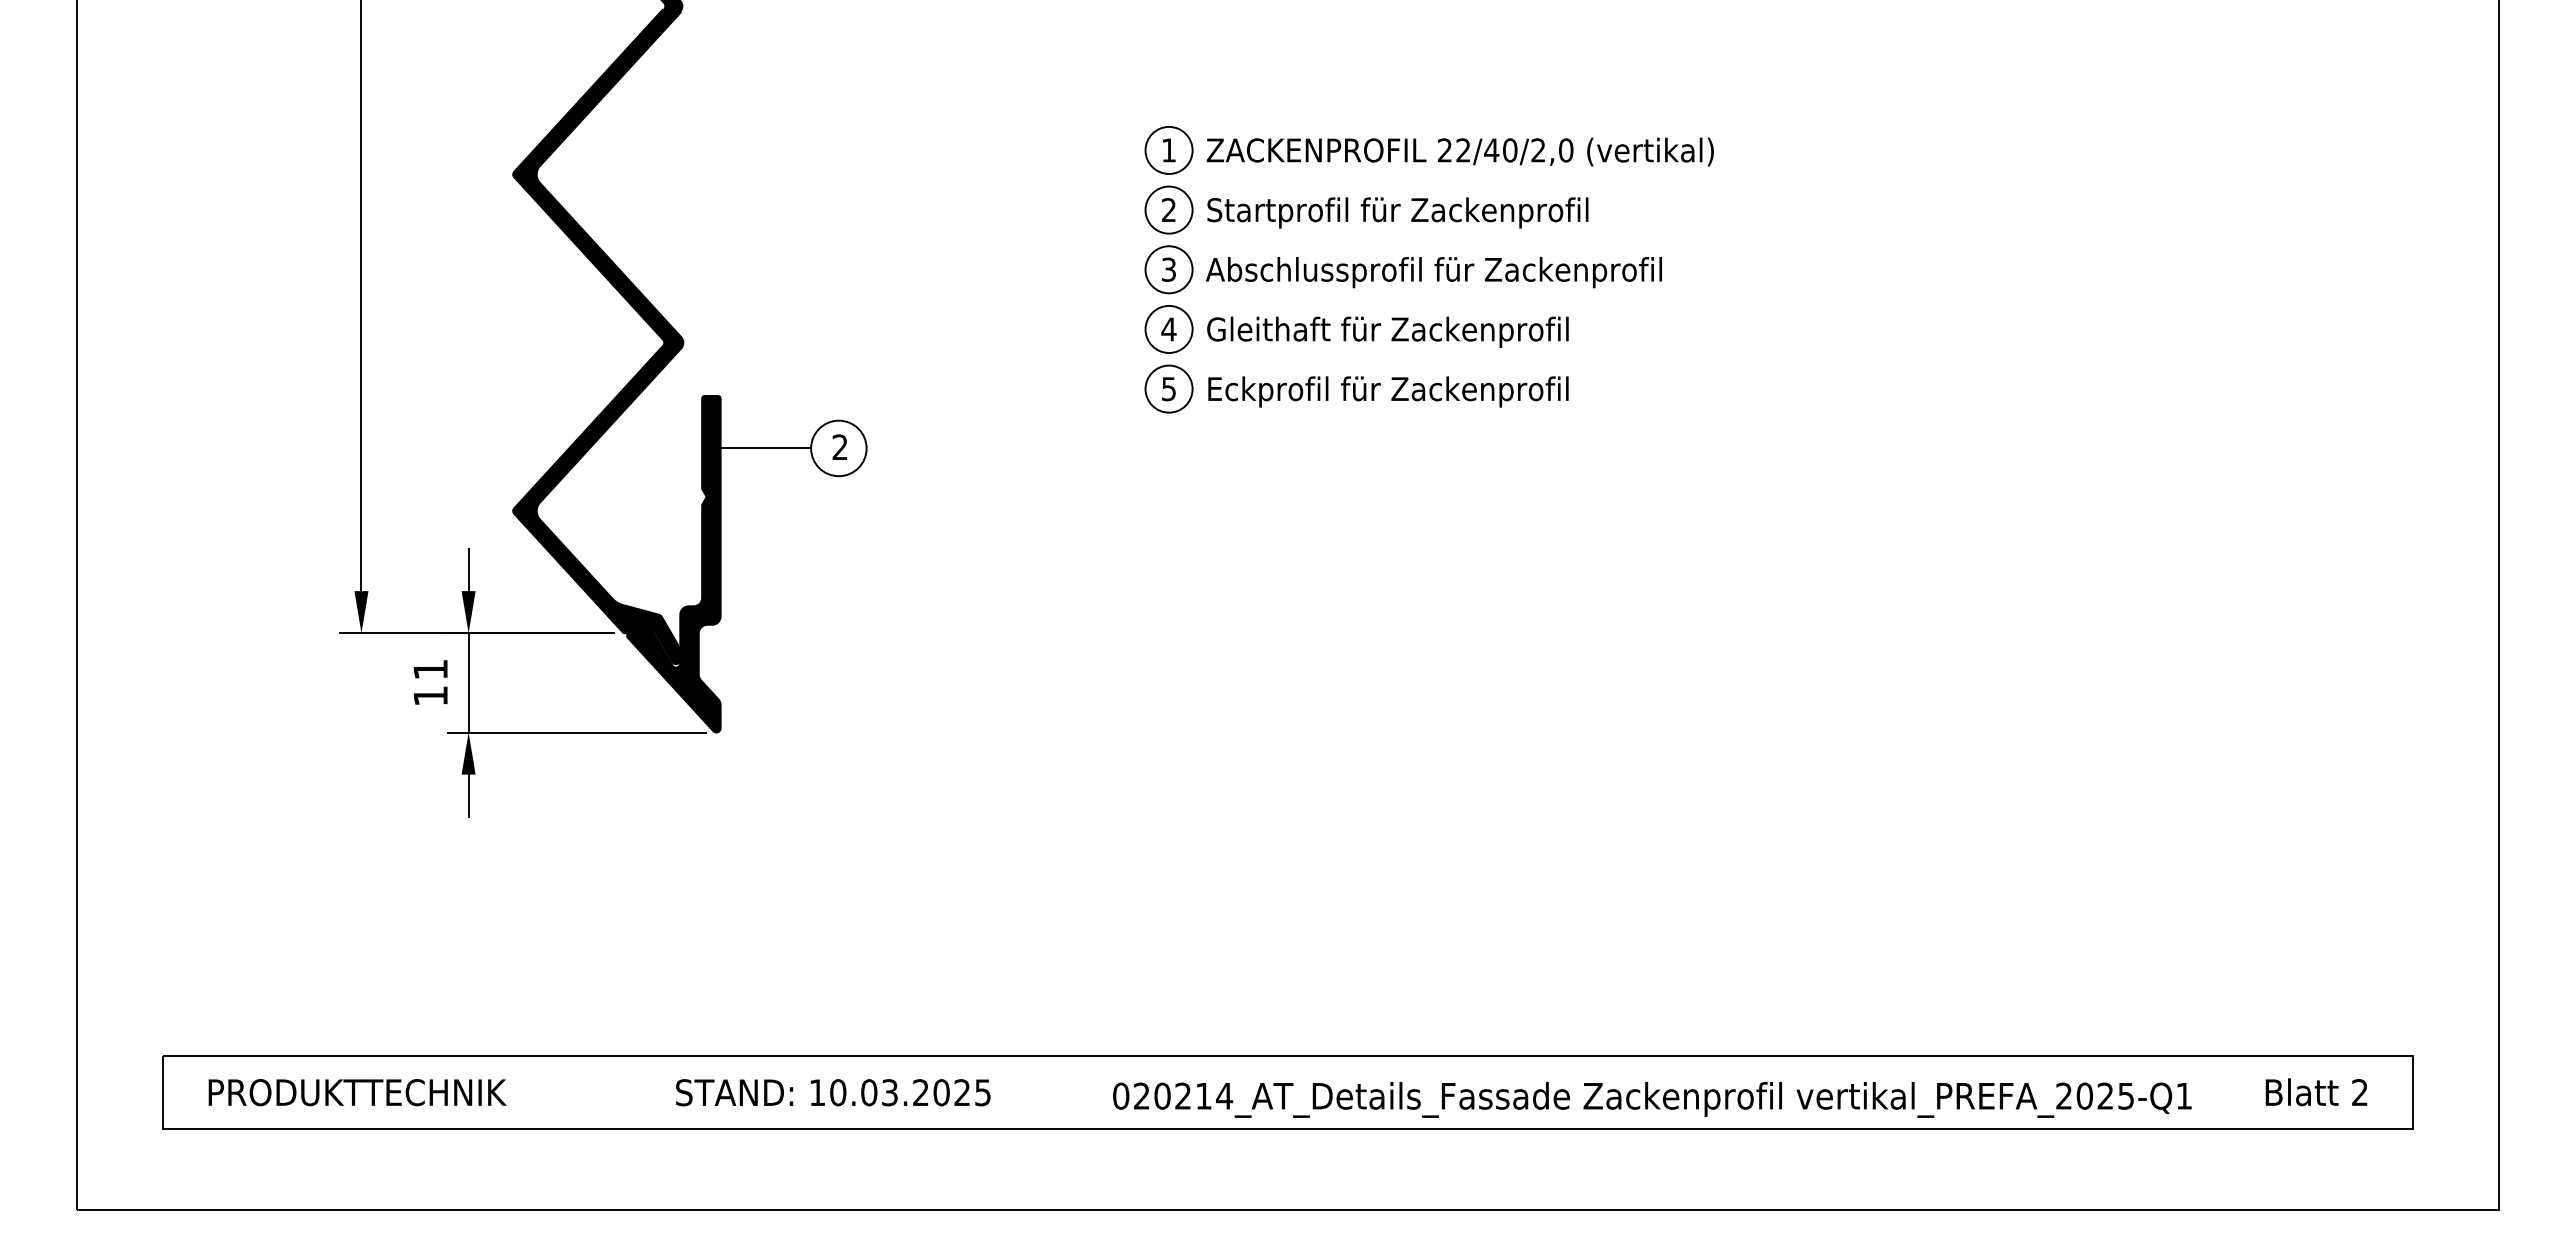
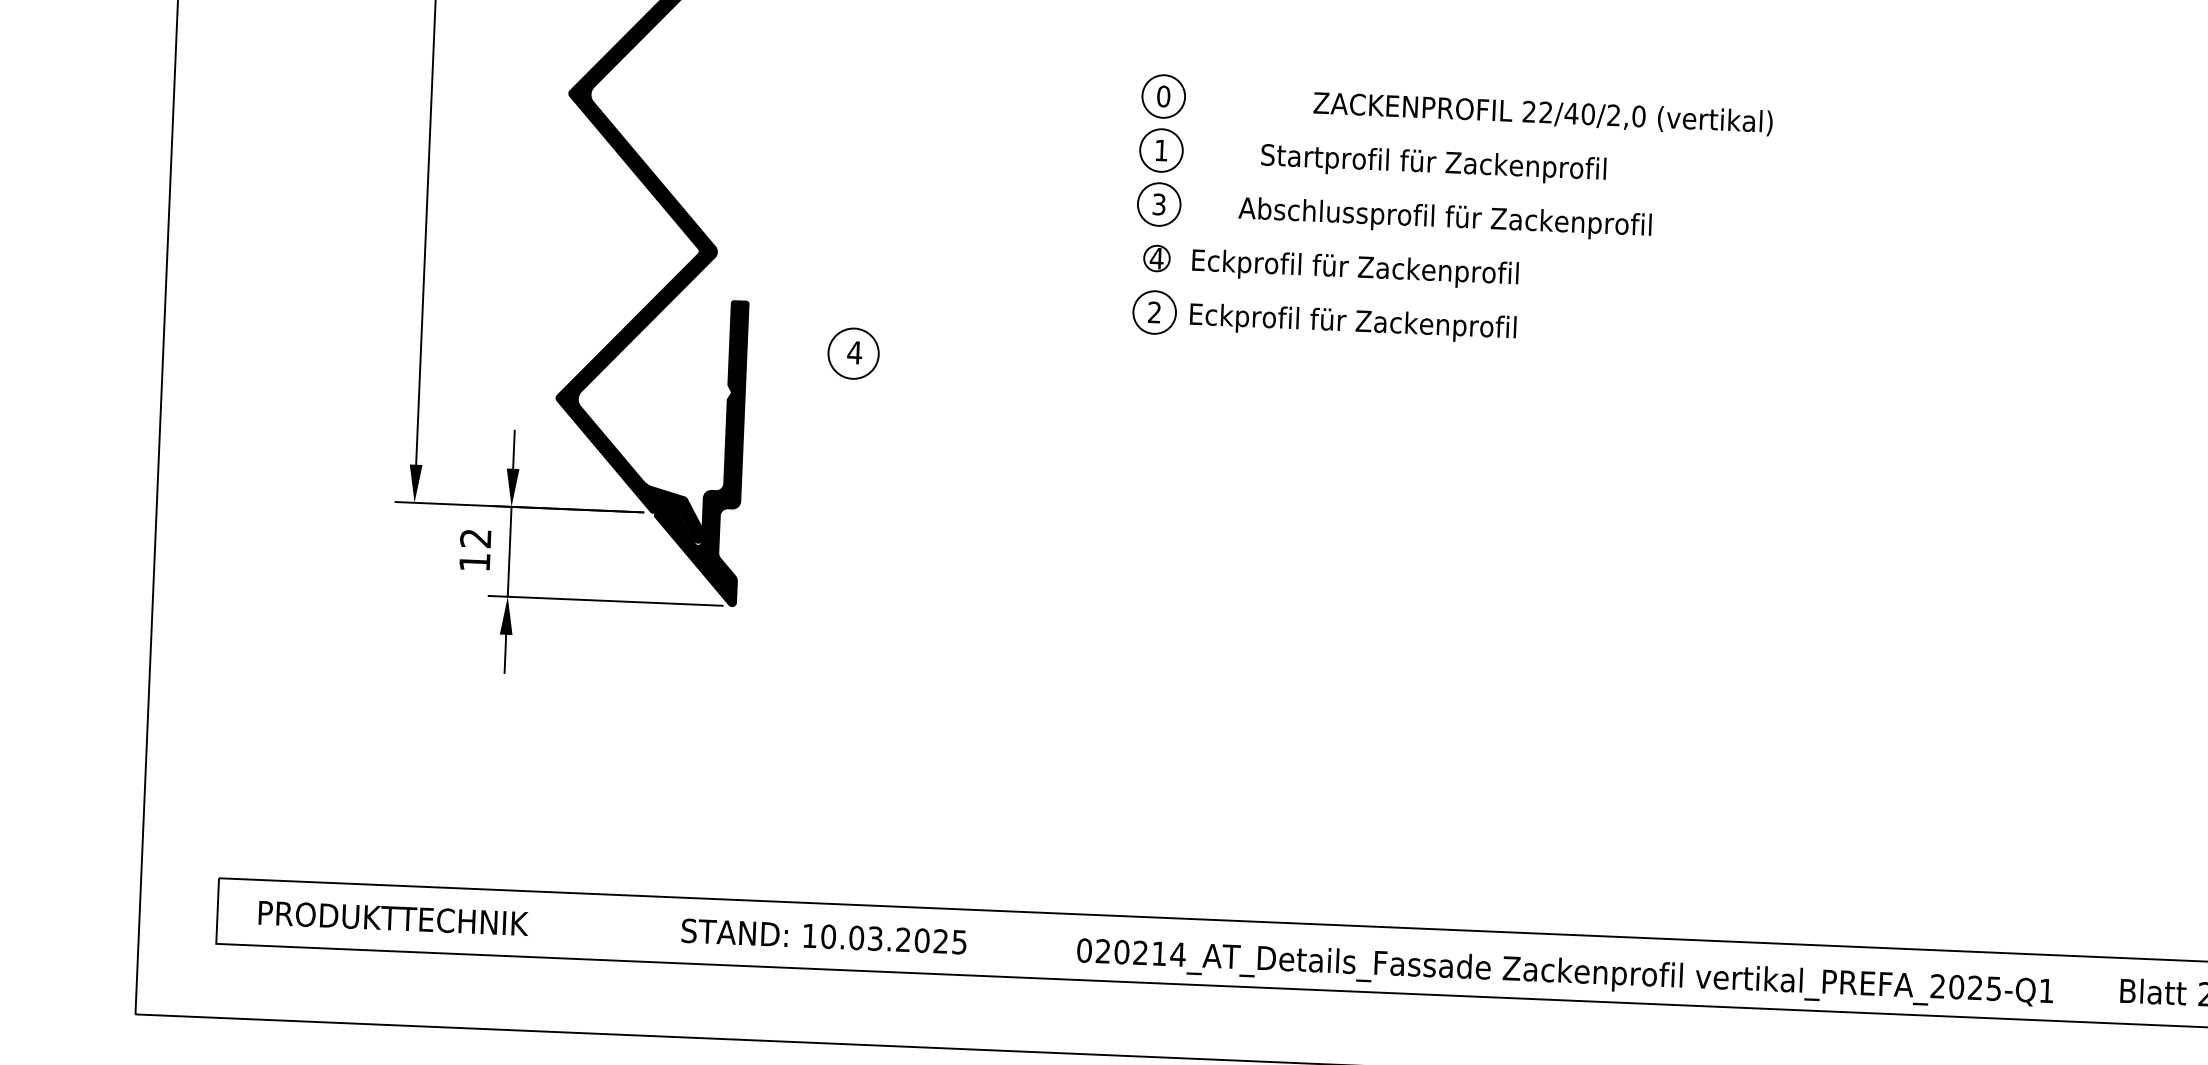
text: (1168, 150) -> (1163, 96), 1 -> 0
text: (1459, 151) -> (1542, 113), moved
text: (1168, 209) -> (1161, 149), 2 -> 1
text: (1397, 212) -> (1433, 164), moved
text: (1433, 272) -> (1444, 218), moved
circle: (1168, 328) -> (1156, 257), size x0.6
text: (1268, 331) -> (1246, 264), Gleithaft für Zackenprofil -> Eckprofil für Zackenprofil
text: (1168, 389) -> (1154, 312), 5 -> 2
text: (839, 446) -> (854, 351), 2 -> 4
line: (765, 448) -> (787, 350), removed
text: (430, 669) -> (475, 538), 11 -> 12

